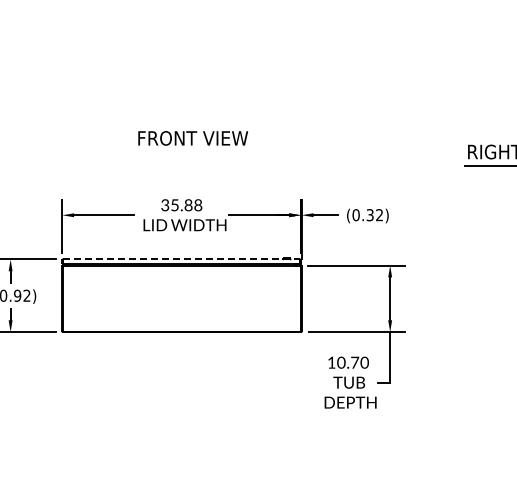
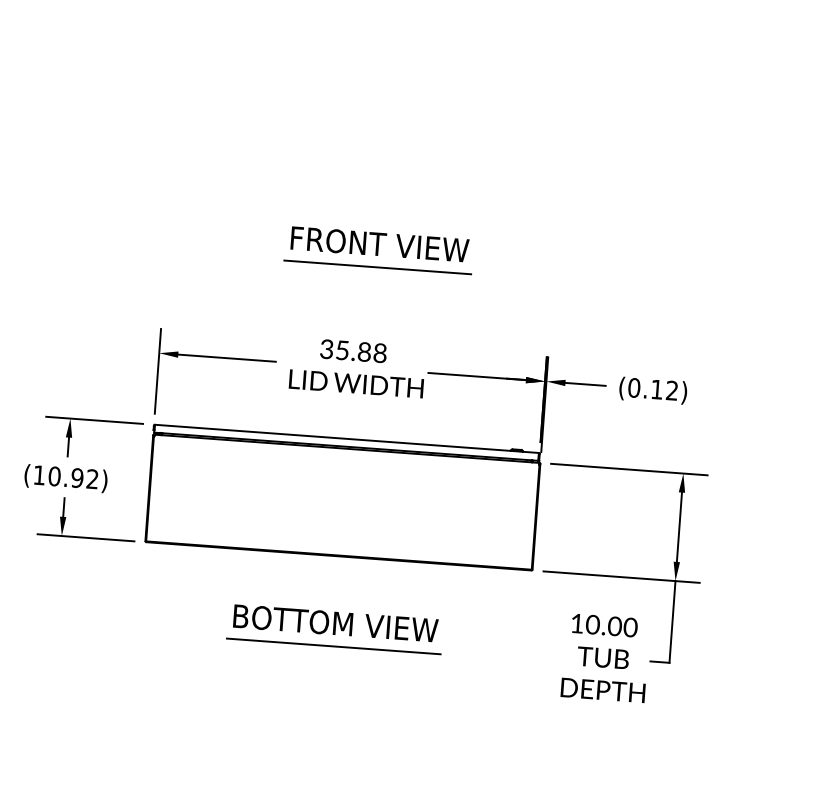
line: (192, 152) -> (377, 267), added
text: (369, 215) -> (655, 390), (0.32) -> (0.12)
line: (181, 259) -> (346, 438), dashed -> solid
text: (354, 362) -> (614, 625), 10.70 -> 10.00
part: (182, 377) -> (334, 629), added

